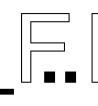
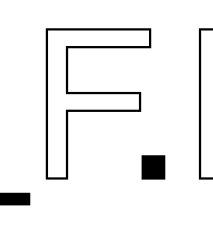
part: (49, 76) -> (107, 166), removed

